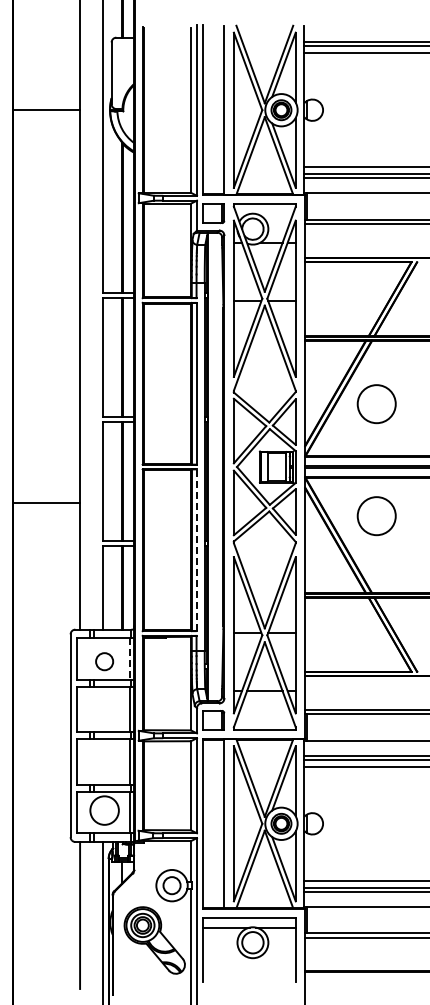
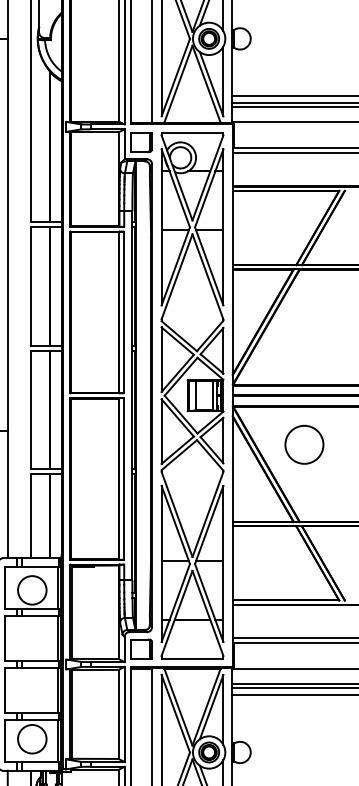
circle: (376, 404) -> (304, 333), removed
line: (196, 550) -> (124, 479), dashed -> solid
line: (129, 659) -> (57, 588), dashed -> solid
circle: (104, 661) -> (32, 590), size x1.67

